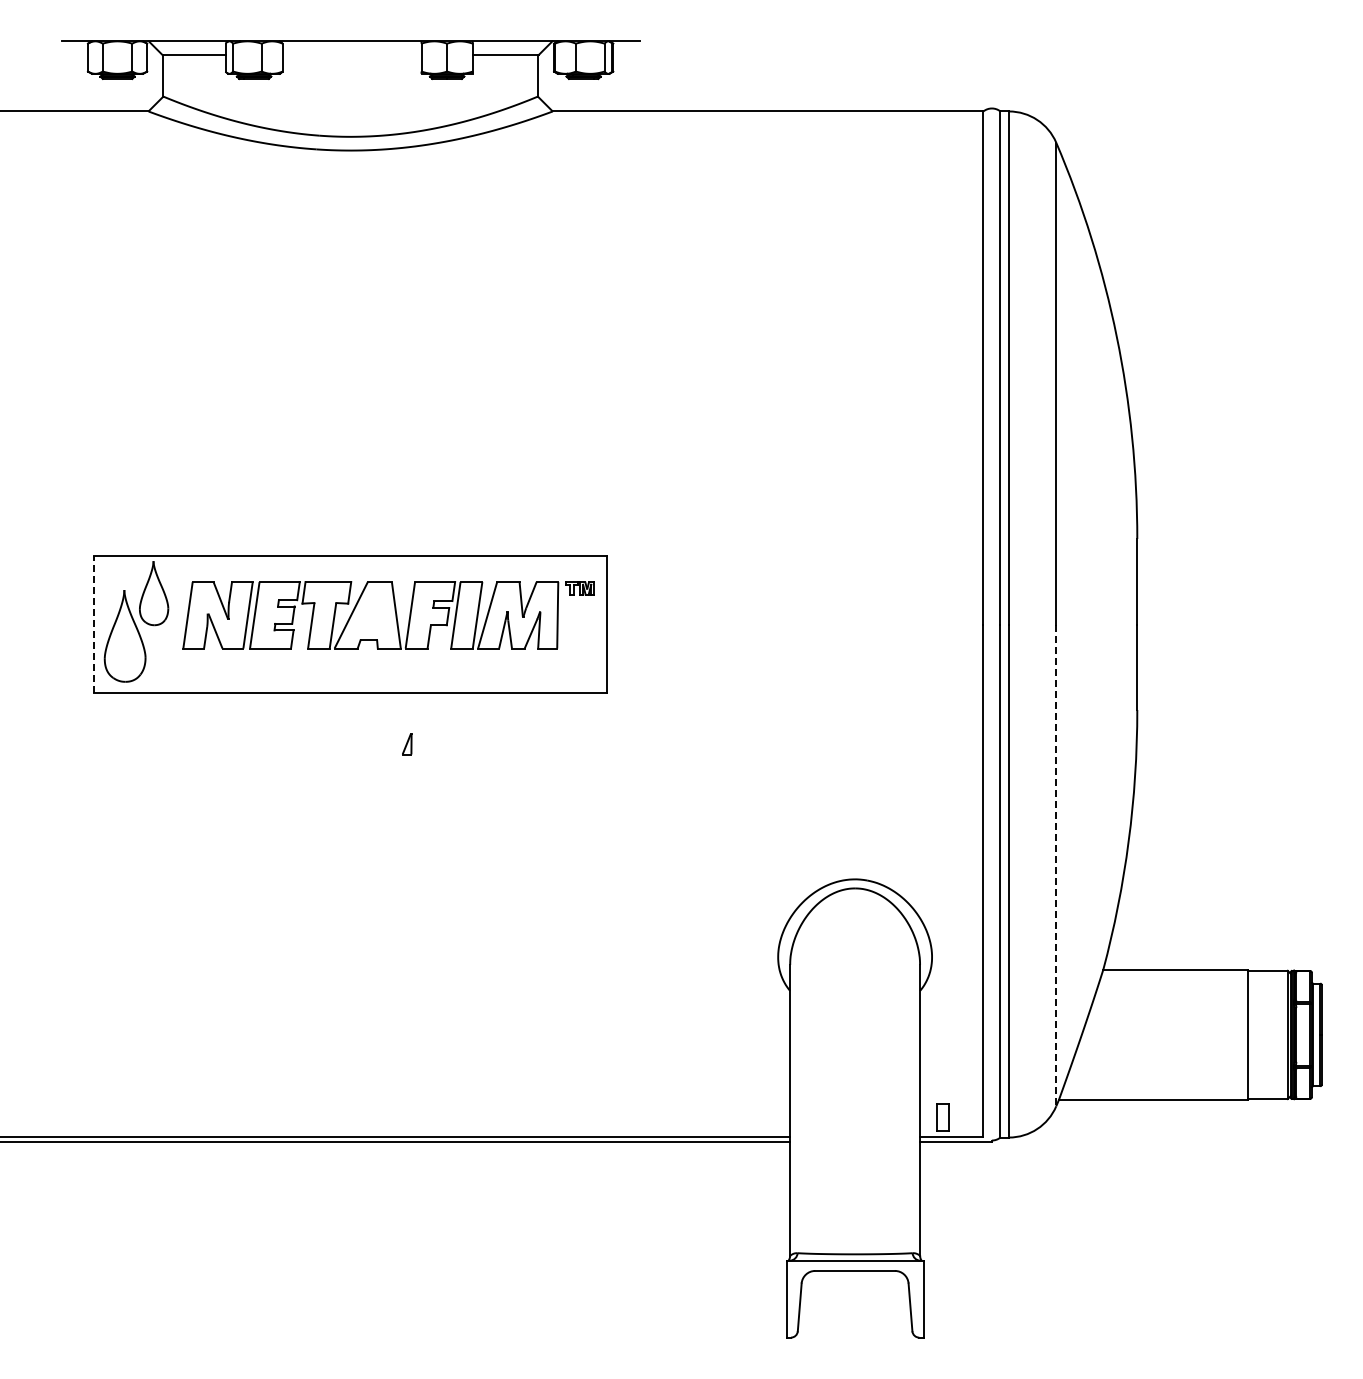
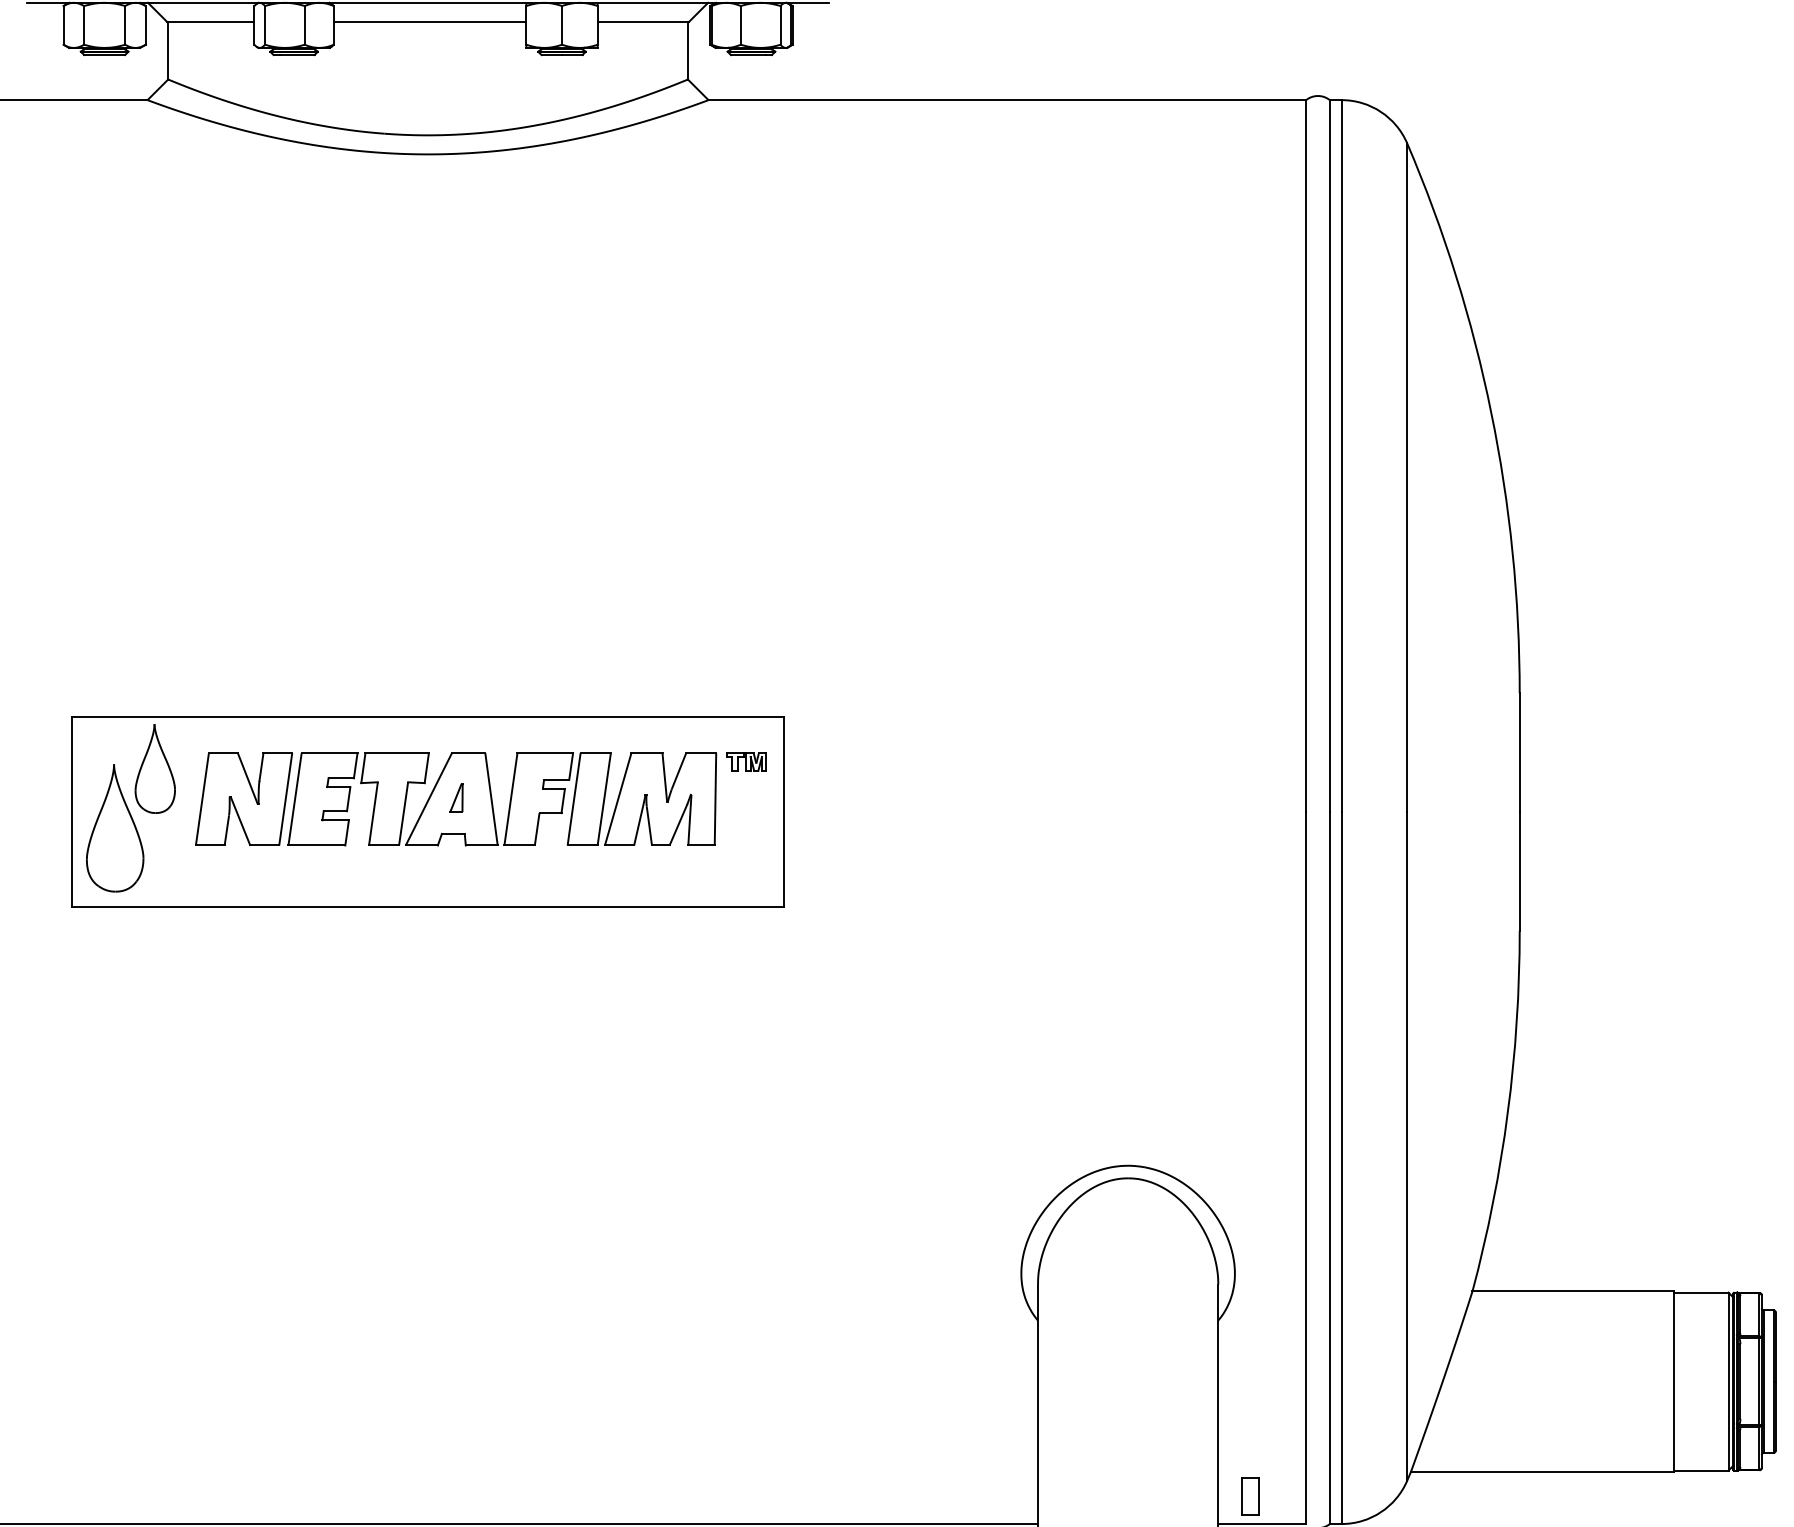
line: (351, 55) -> (429, 22), added
line: (94, 624) -> (72, 812), dashed -> solid
part: (407, 744) -> (457, 798), moved
line: (1056, 865) -> (1407, 1146), dashed -> solid

